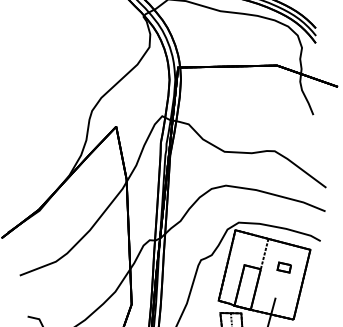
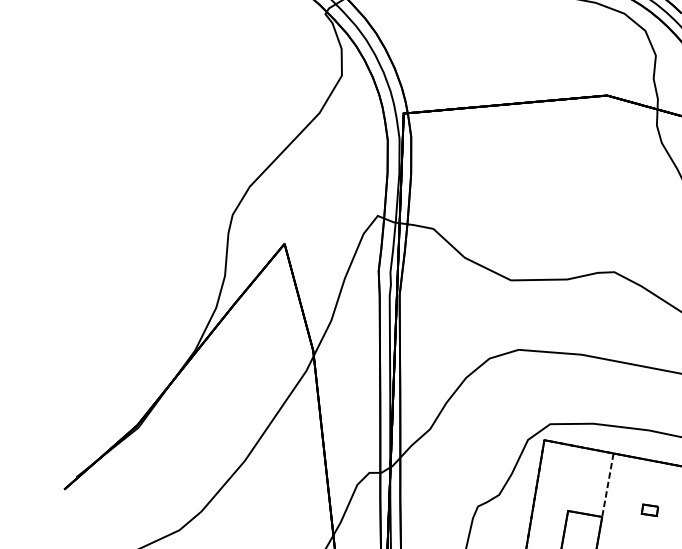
part: (283, 267) -> (648, 510), size x0.6

